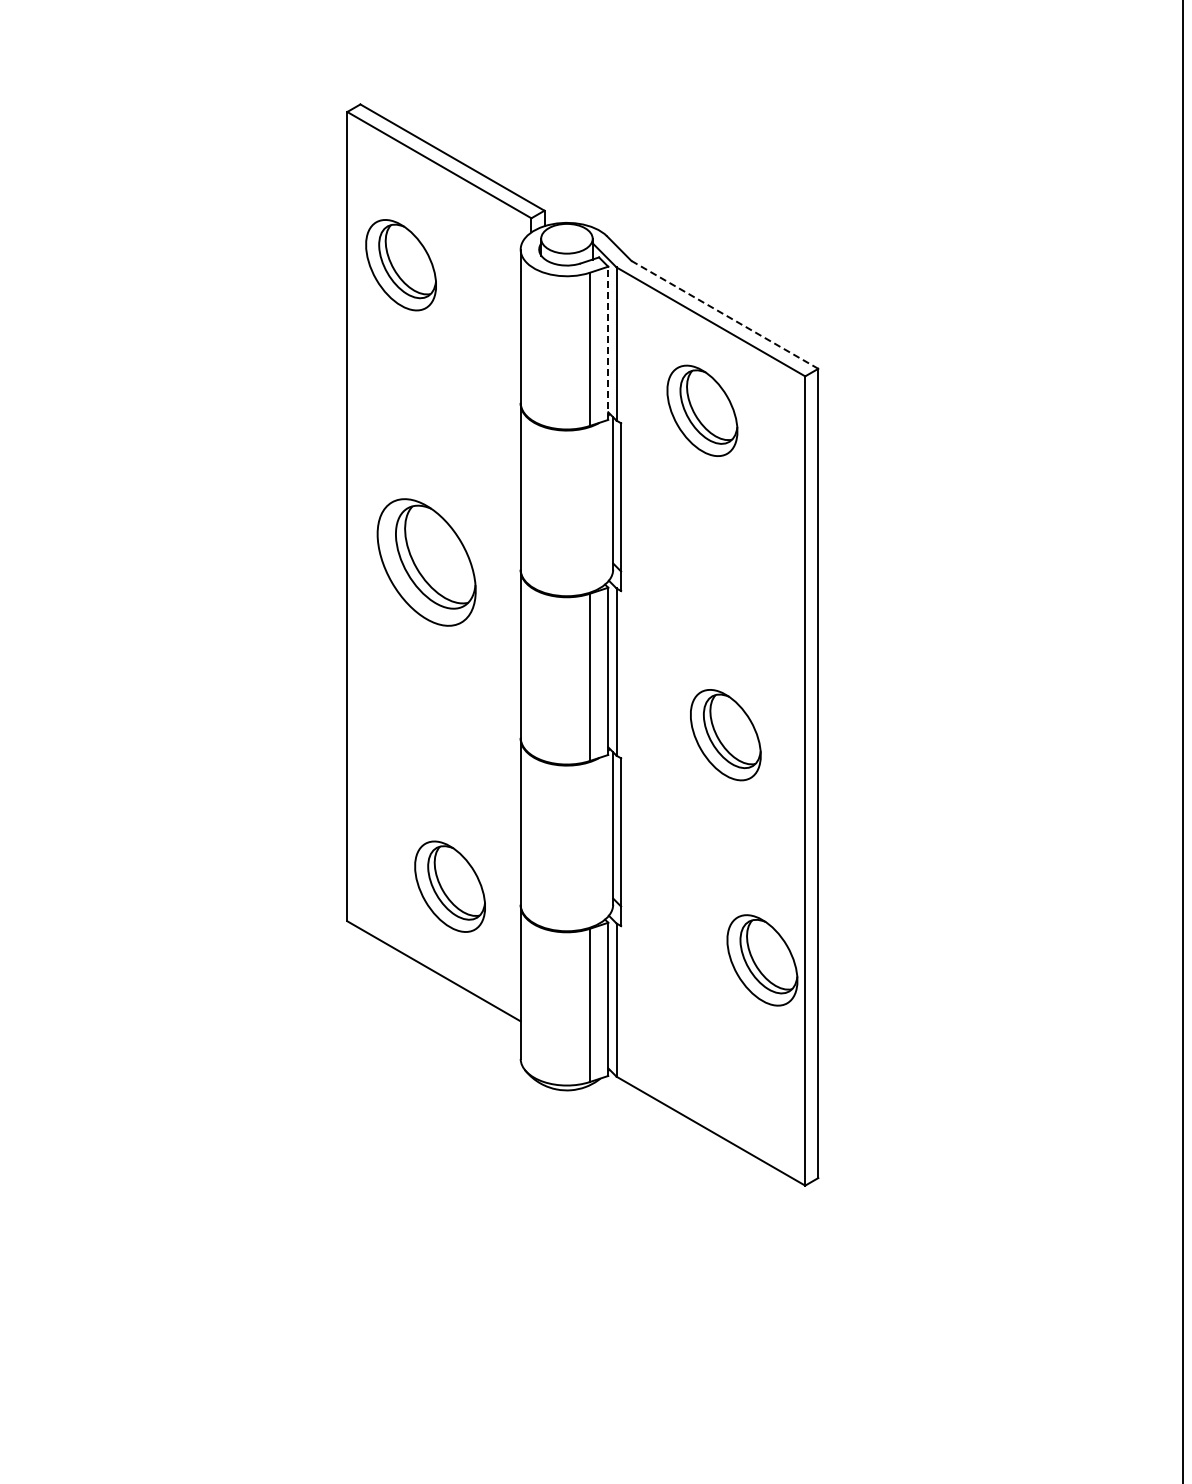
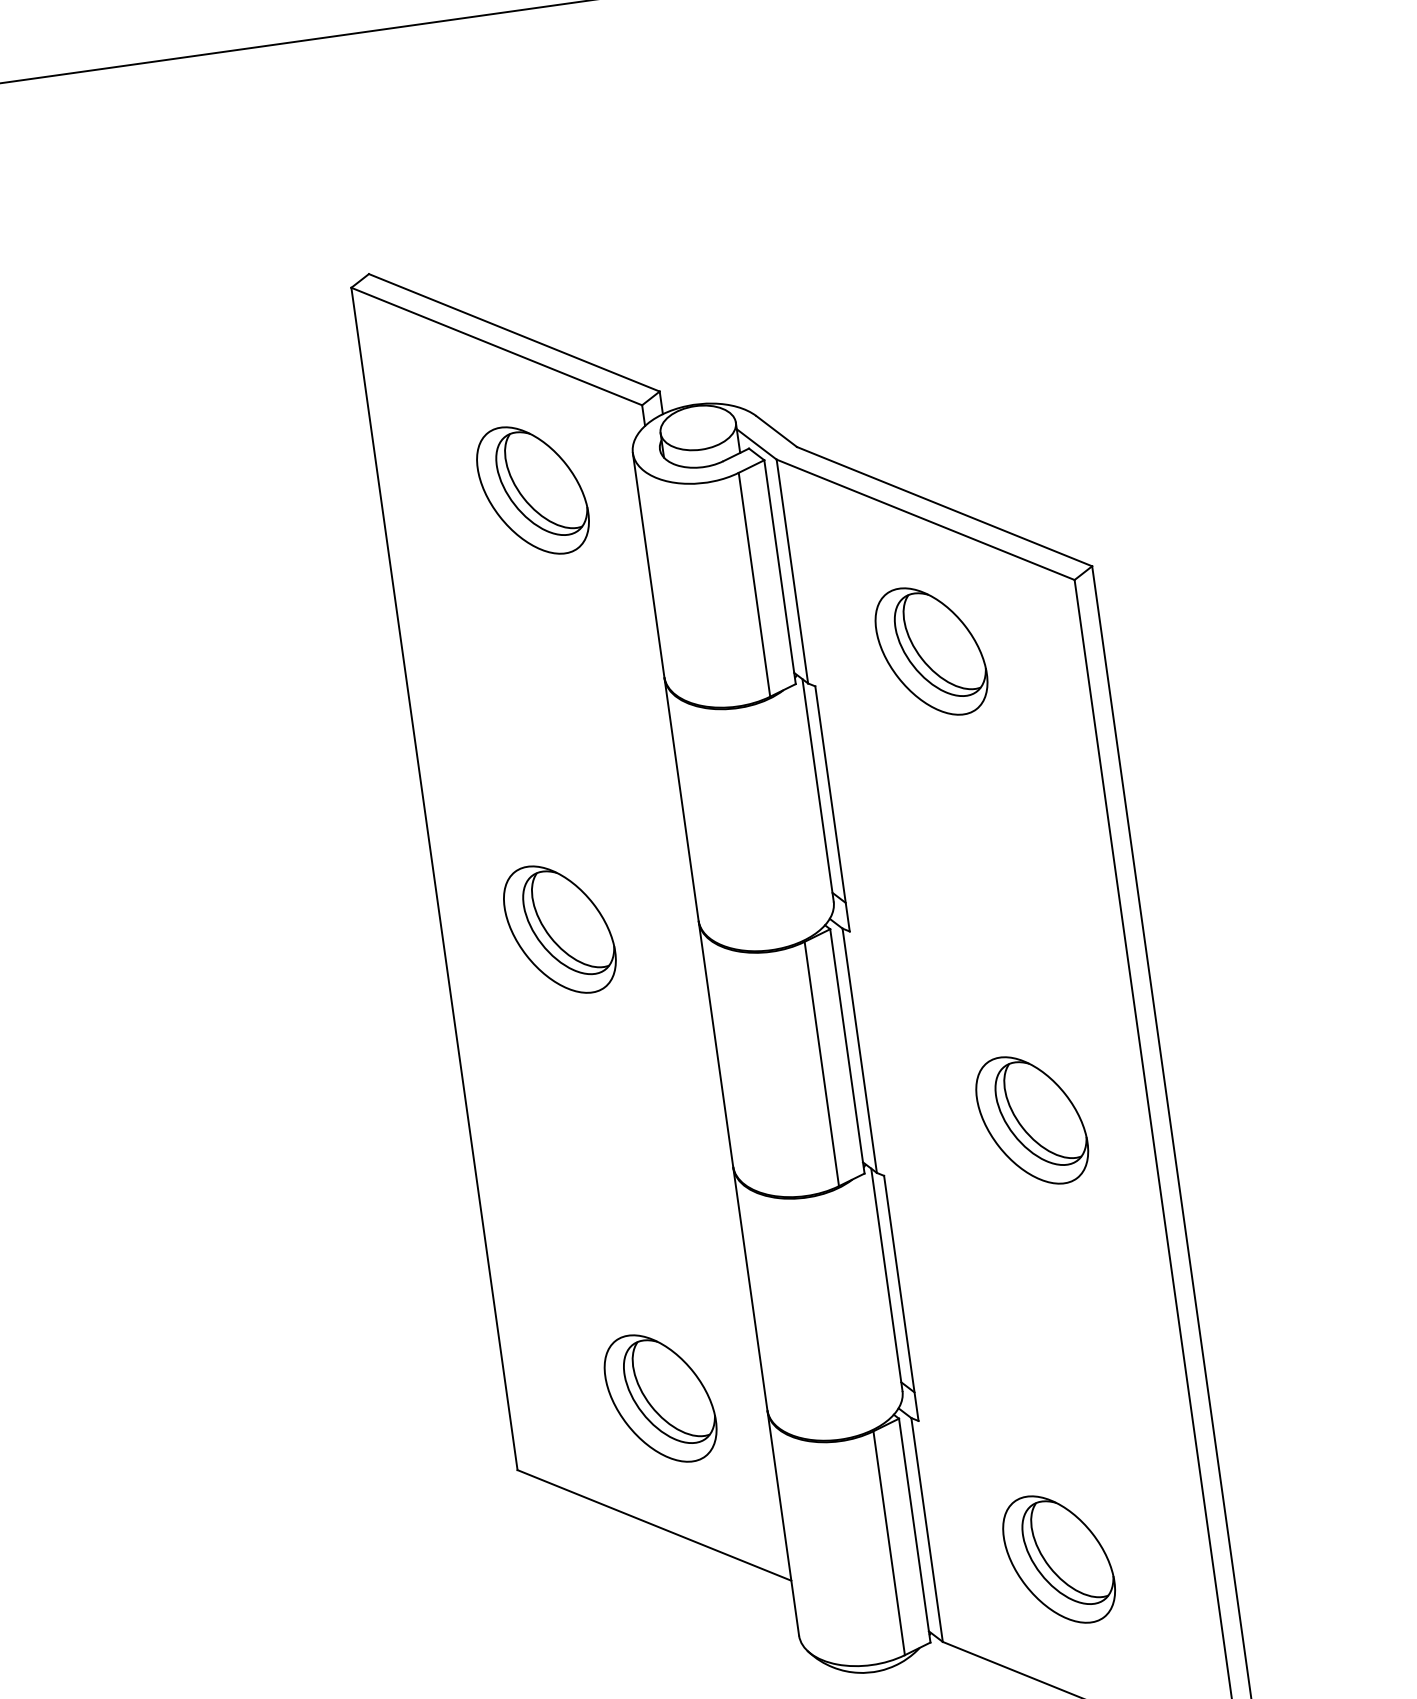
part: (400, 265) -> (532, 491), moved
line: (724, 314) -> (943, 506), dashed -> solid
line: (608, 343) -> (780, 572), dashed -> solid
part: (426, 562) -> (559, 929), size x0.71
part: (762, 960) -> (1059, 1559), moved

